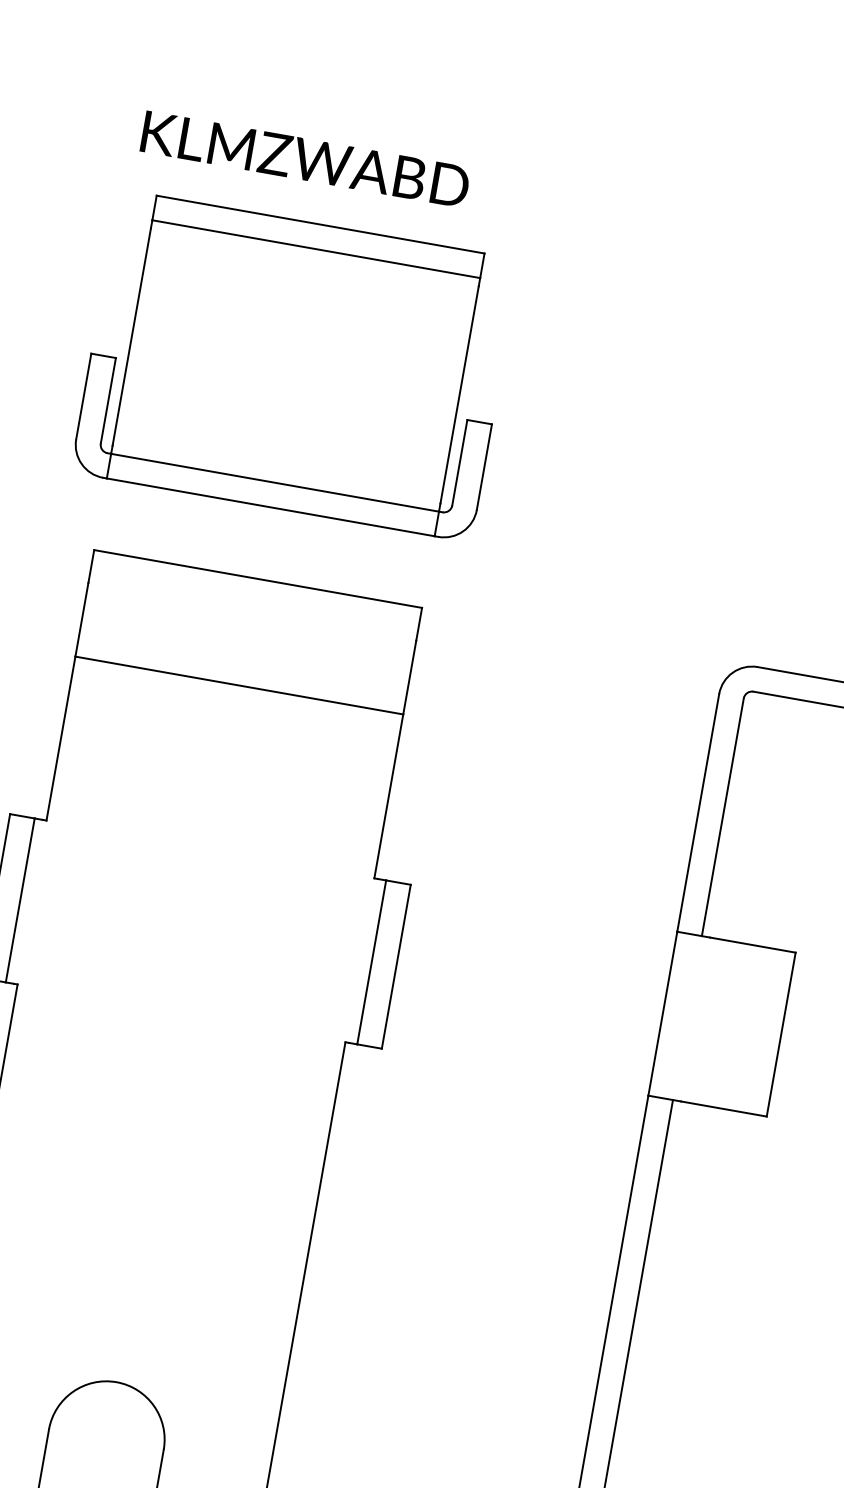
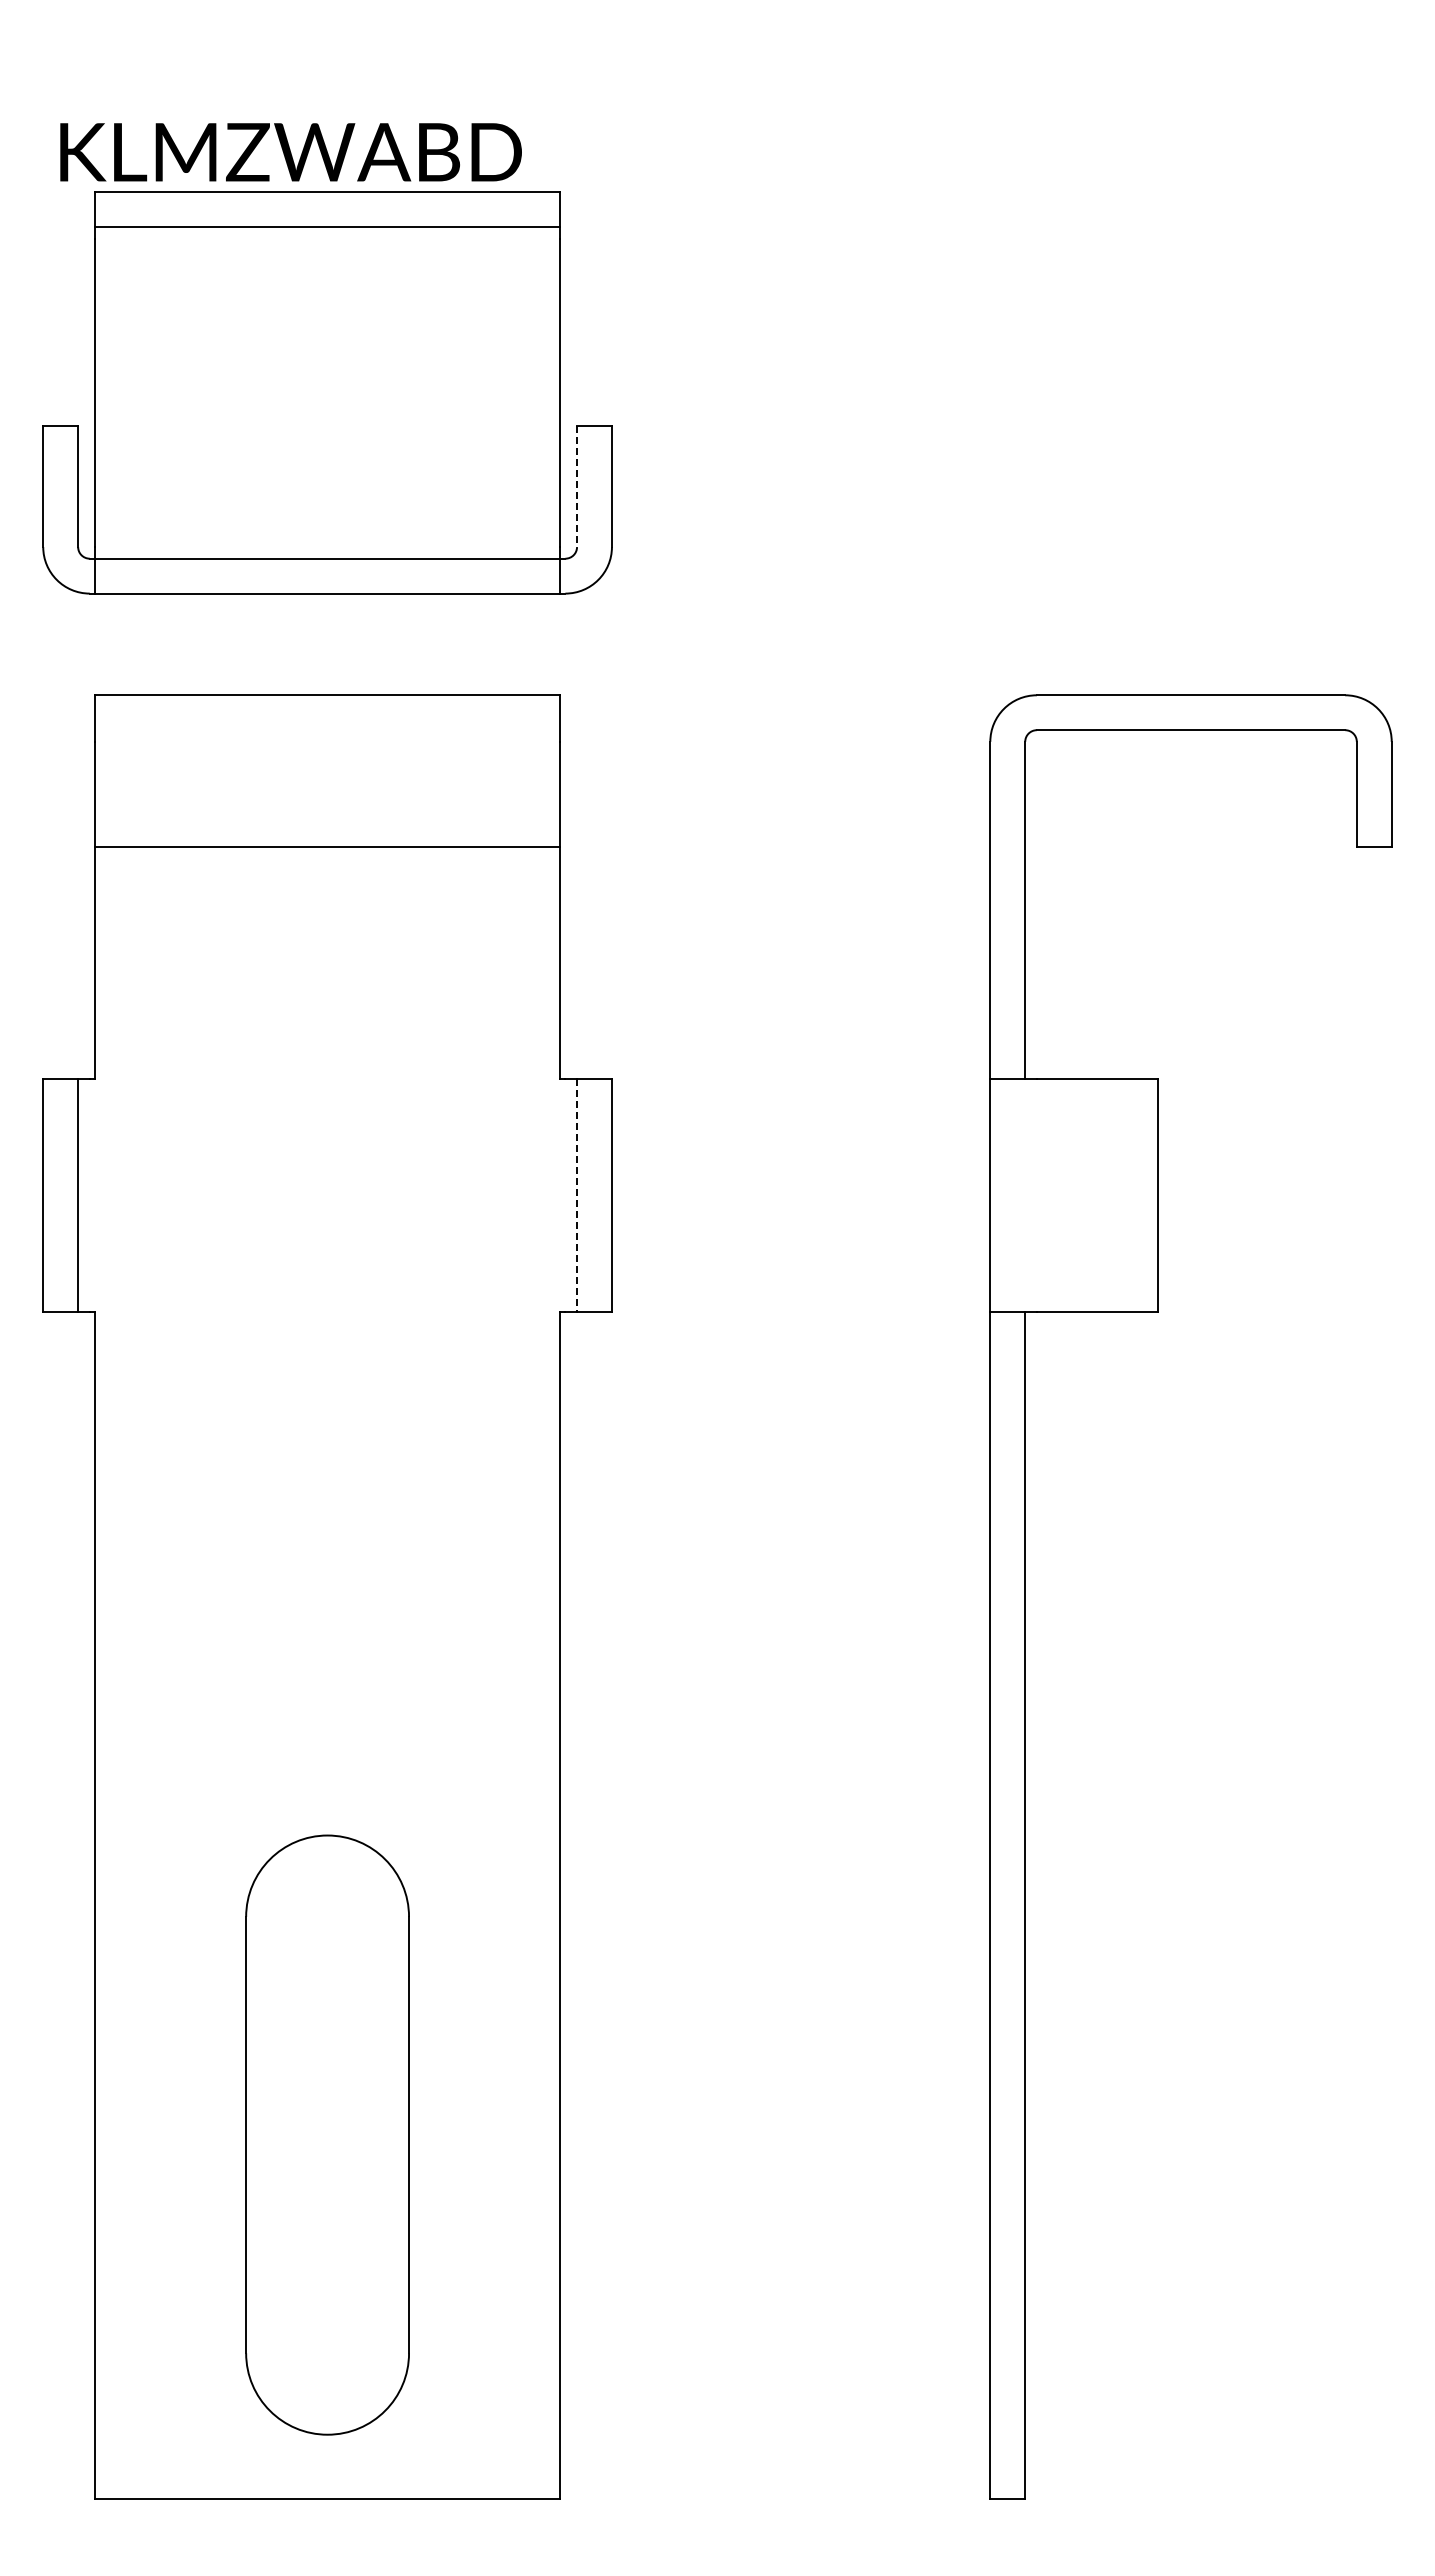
text: (305, 159) -> (290, 152), moved
line: (460, 462) -> (577, 486), solid -> dashed
line: (371, 963) -> (577, 1196), solid -> dashed

